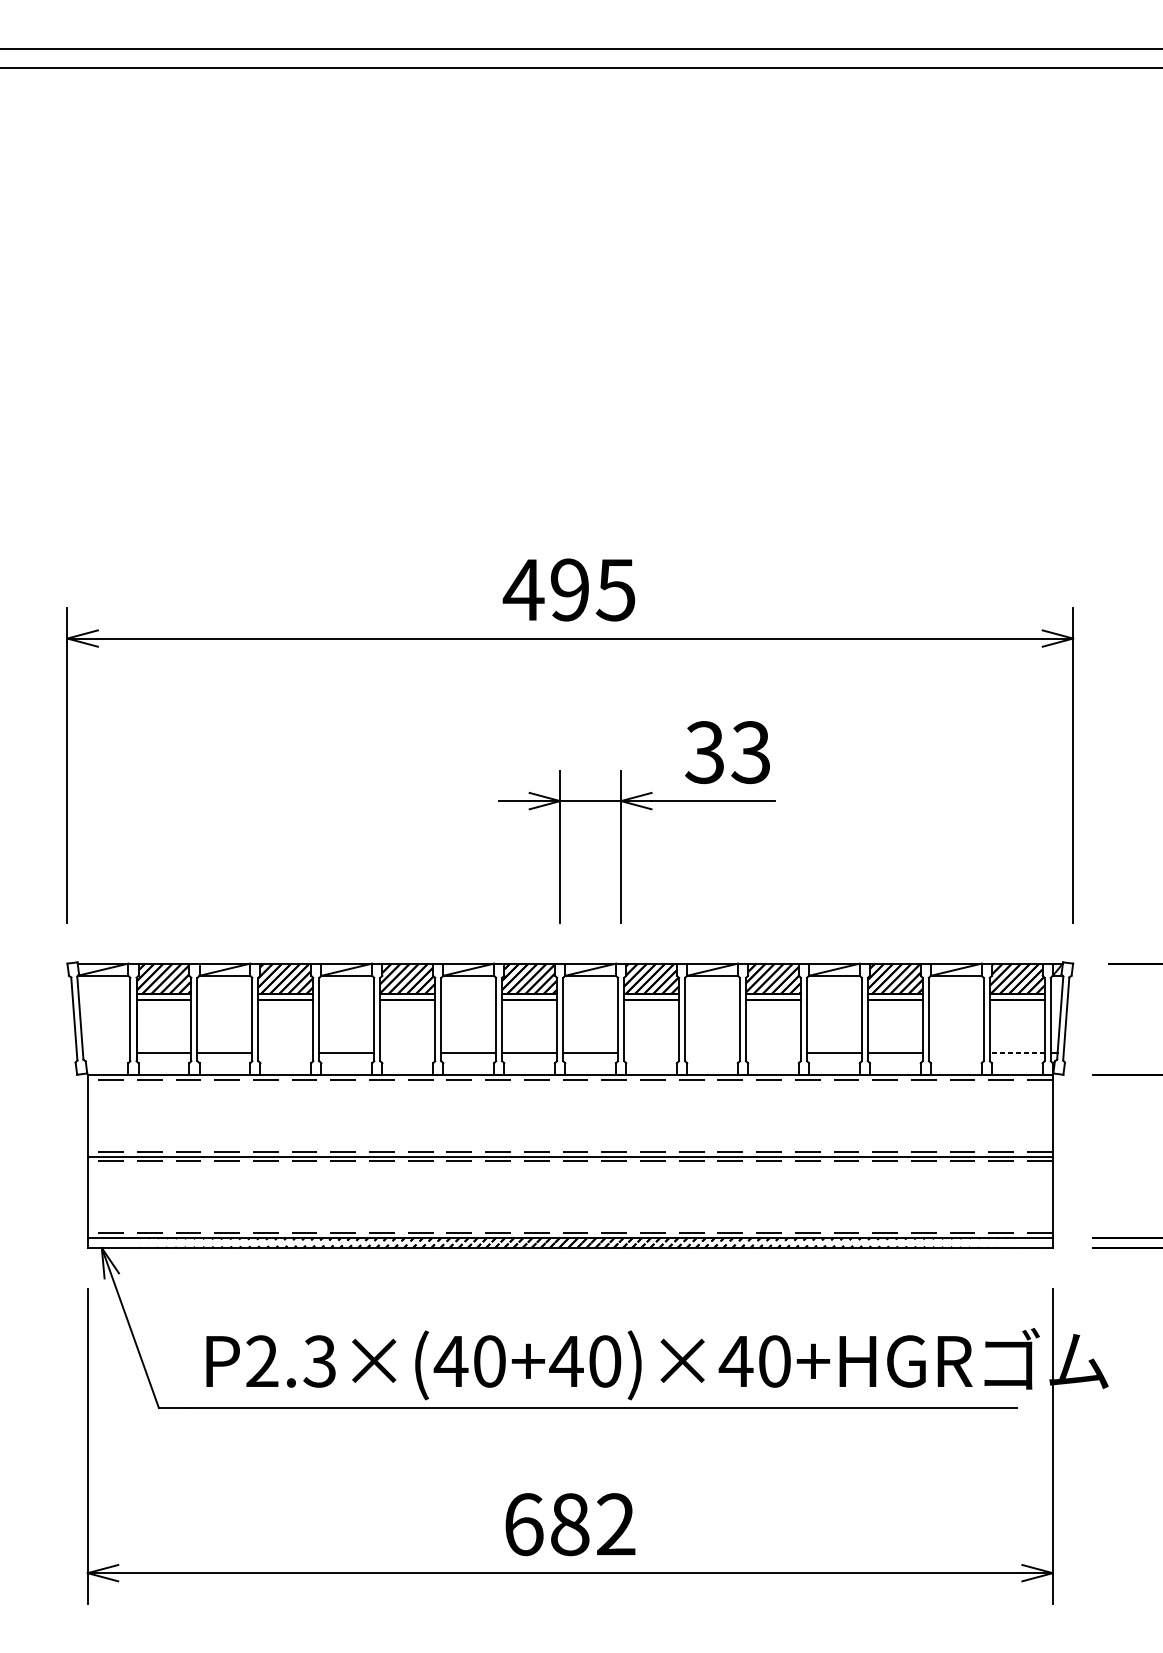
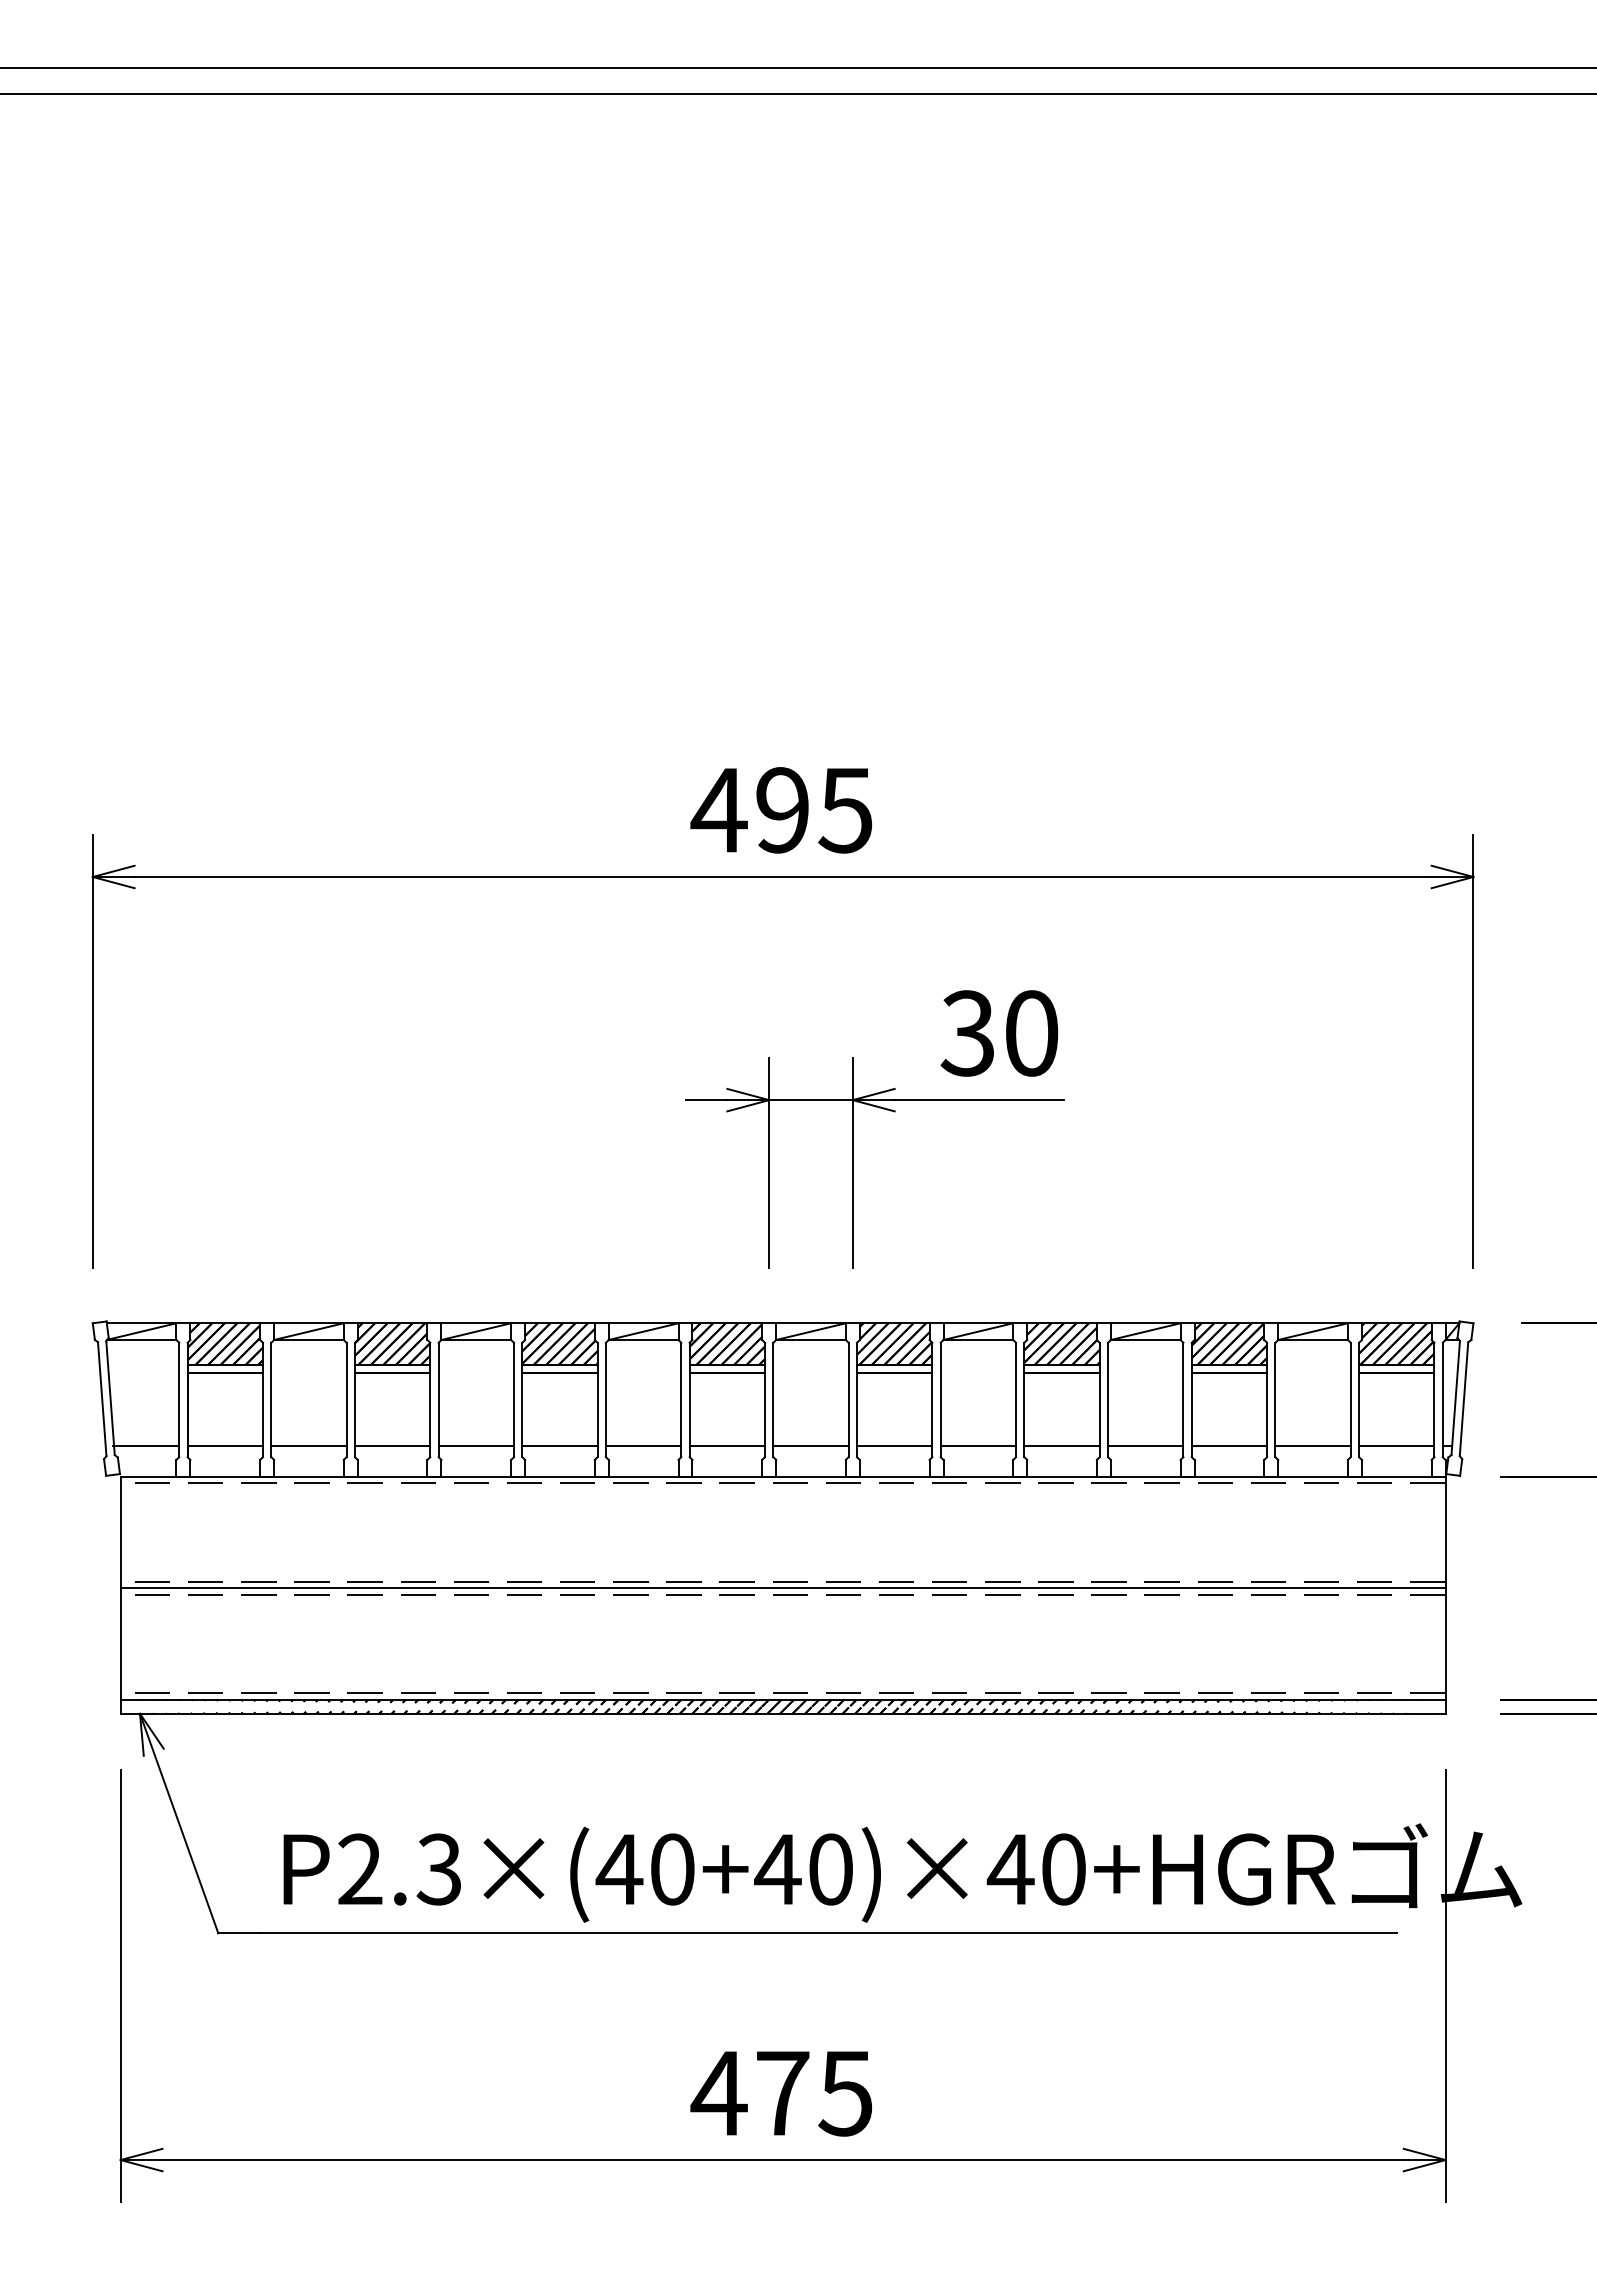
text: (751, 752) -> (1031, 1033), 33 -> 30
line: (105, 1053) -> (145, 1446), added
line: (285, 1053) -> (392, 1446), added
line: (407, 1053) -> (559, 1446), added
line: (651, 1053) -> (894, 1446), added
line: (712, 1053) -> (978, 1446), added
line: (773, 1053) -> (1061, 1446), added
line: (955, 1053) -> (1312, 1446), added
line: (1017, 1053) -> (1396, 1446), dashed -> solid
text: (569, 1524) -> (781, 2093), 682 -> 475

